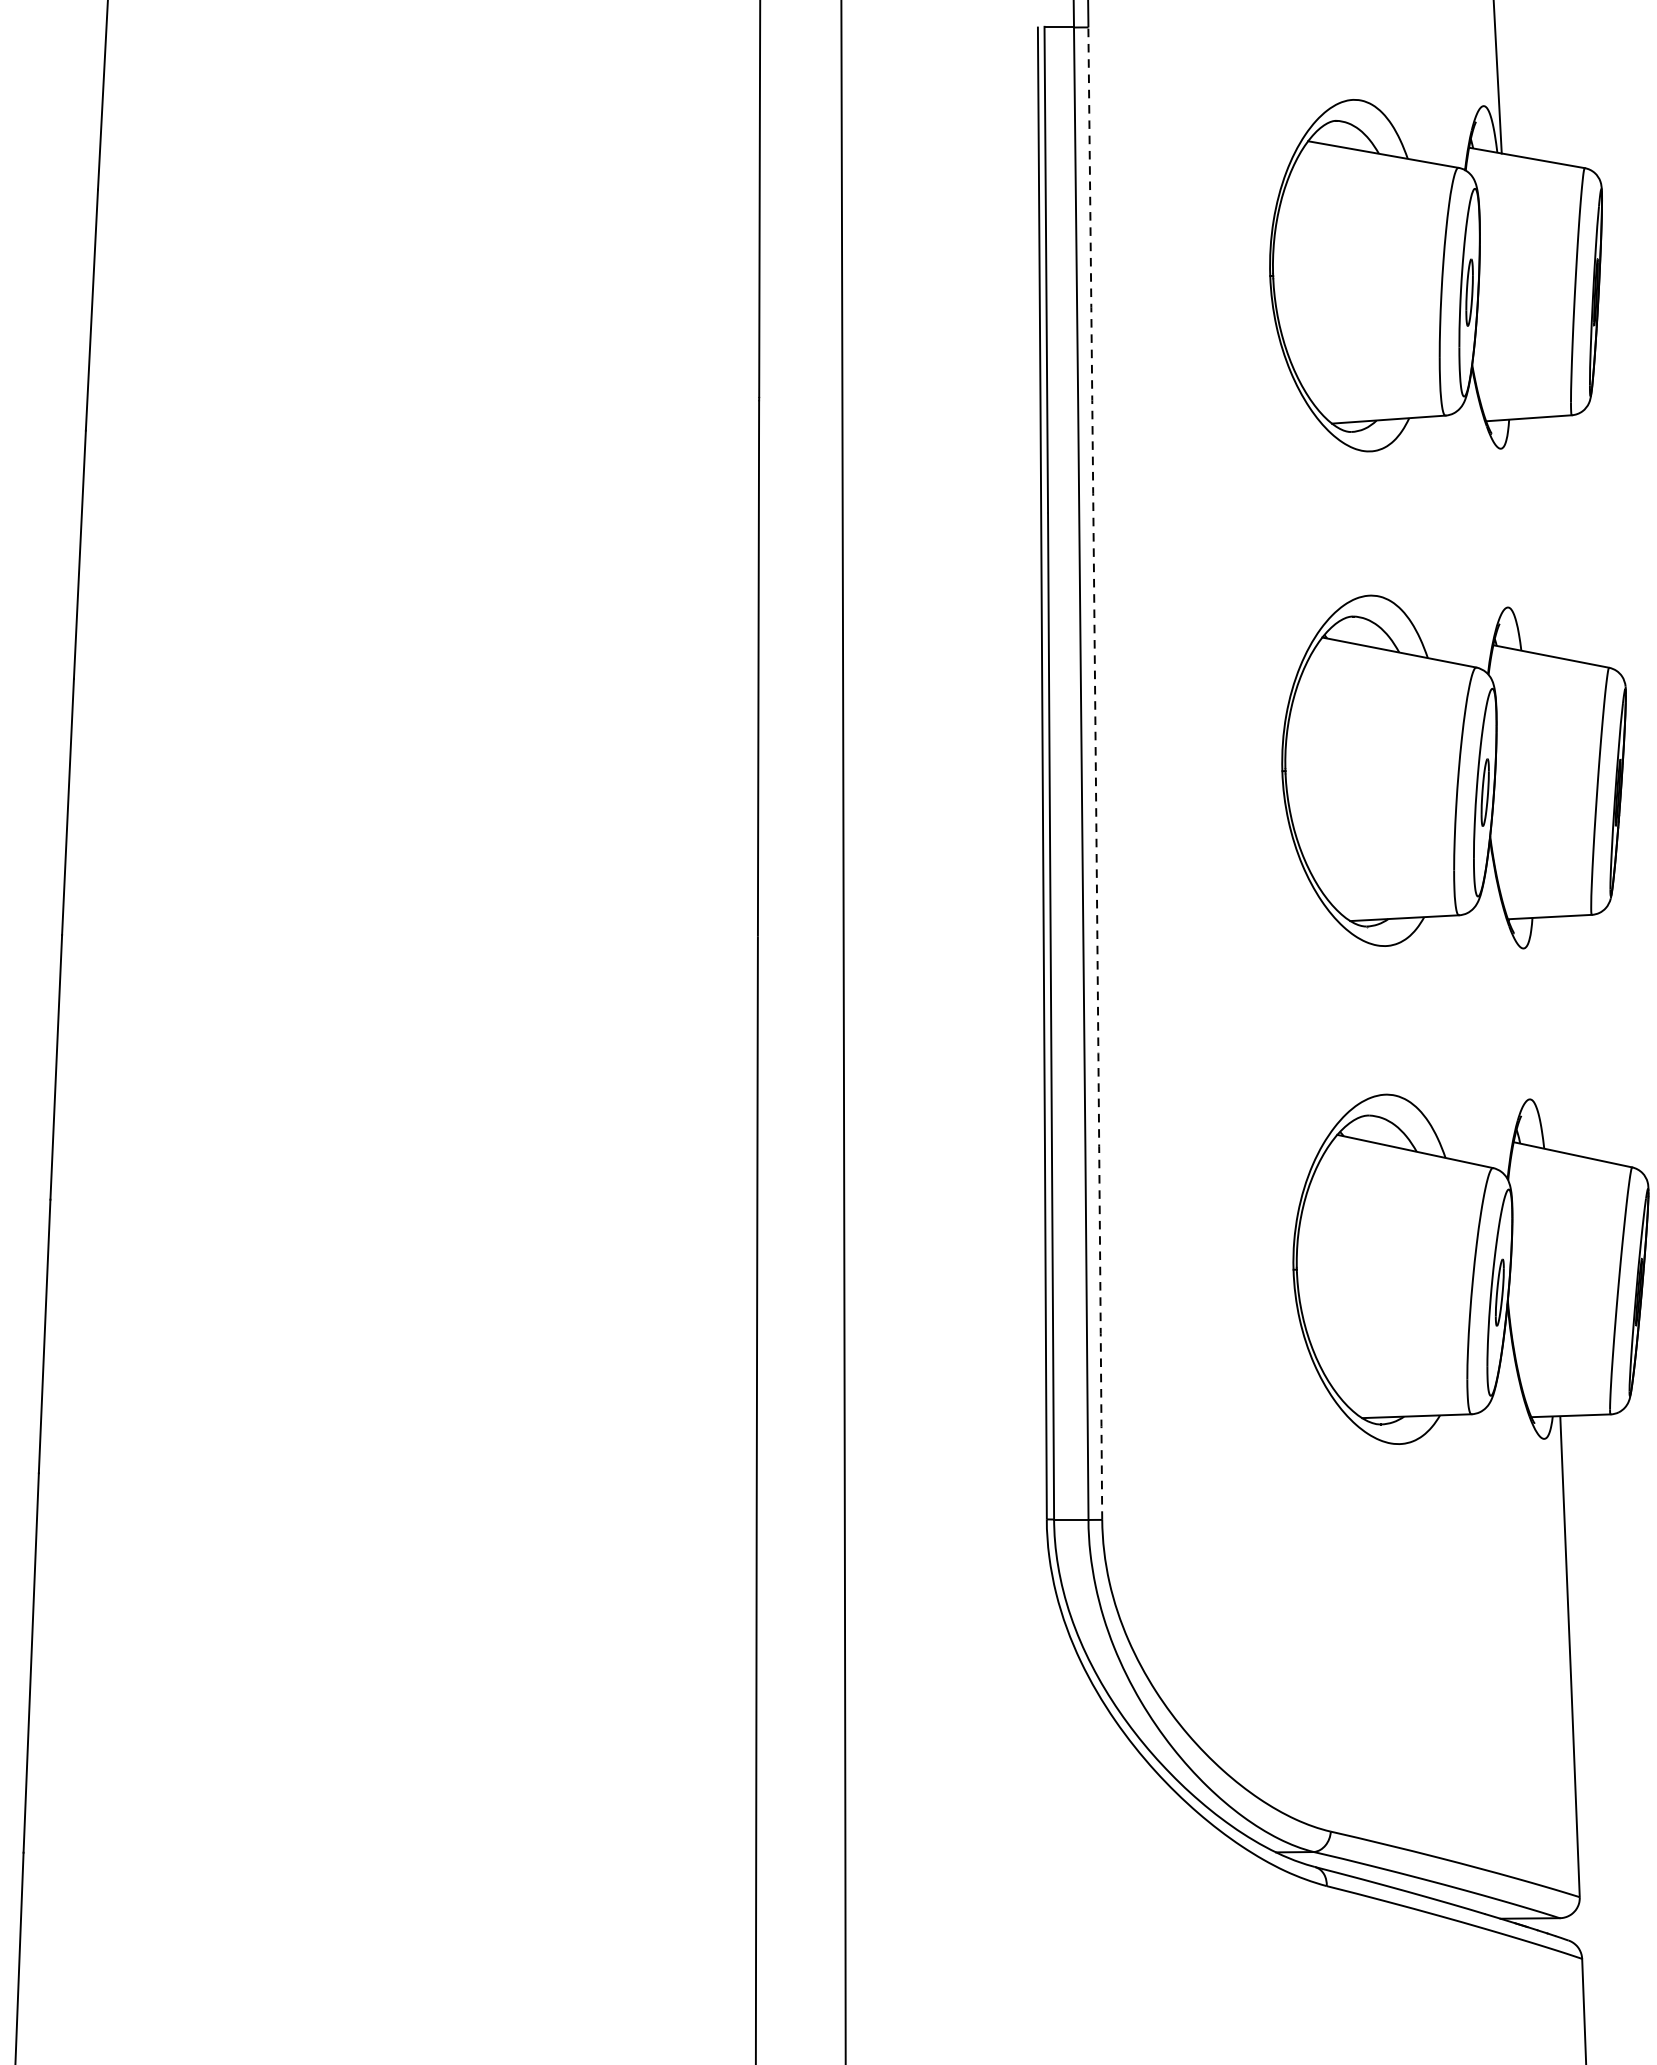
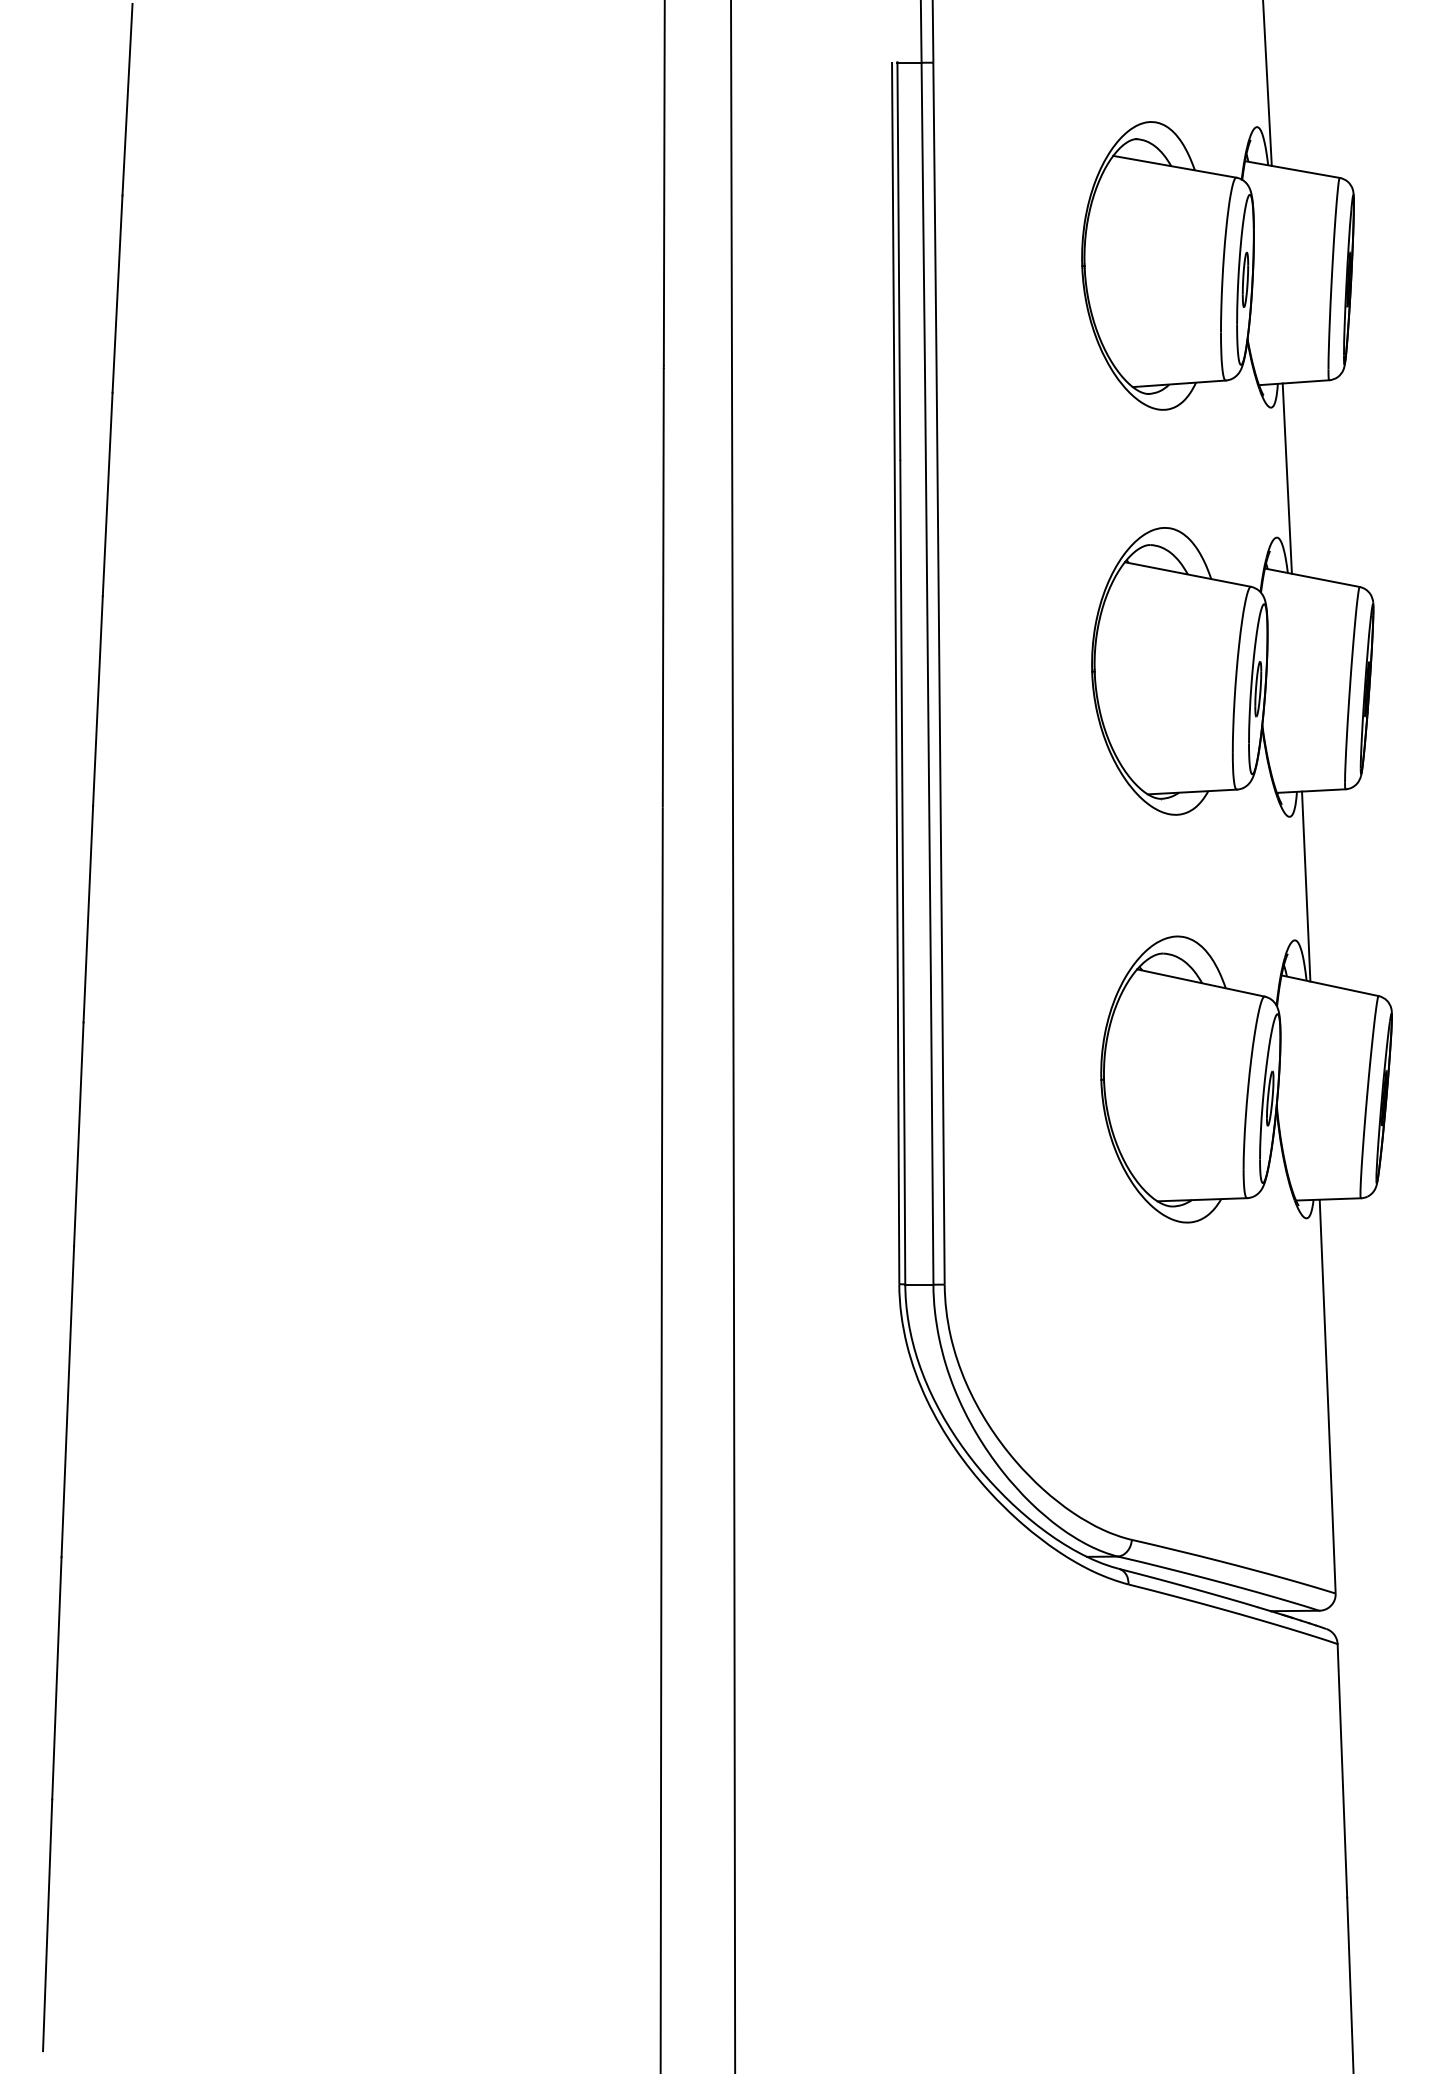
line: (1519, 535) -> (1286, 478), added
arc: (1095, 773) -> (939, 673), dashed -> solid
line: (1544, 1033) -> (1306, 886), added

